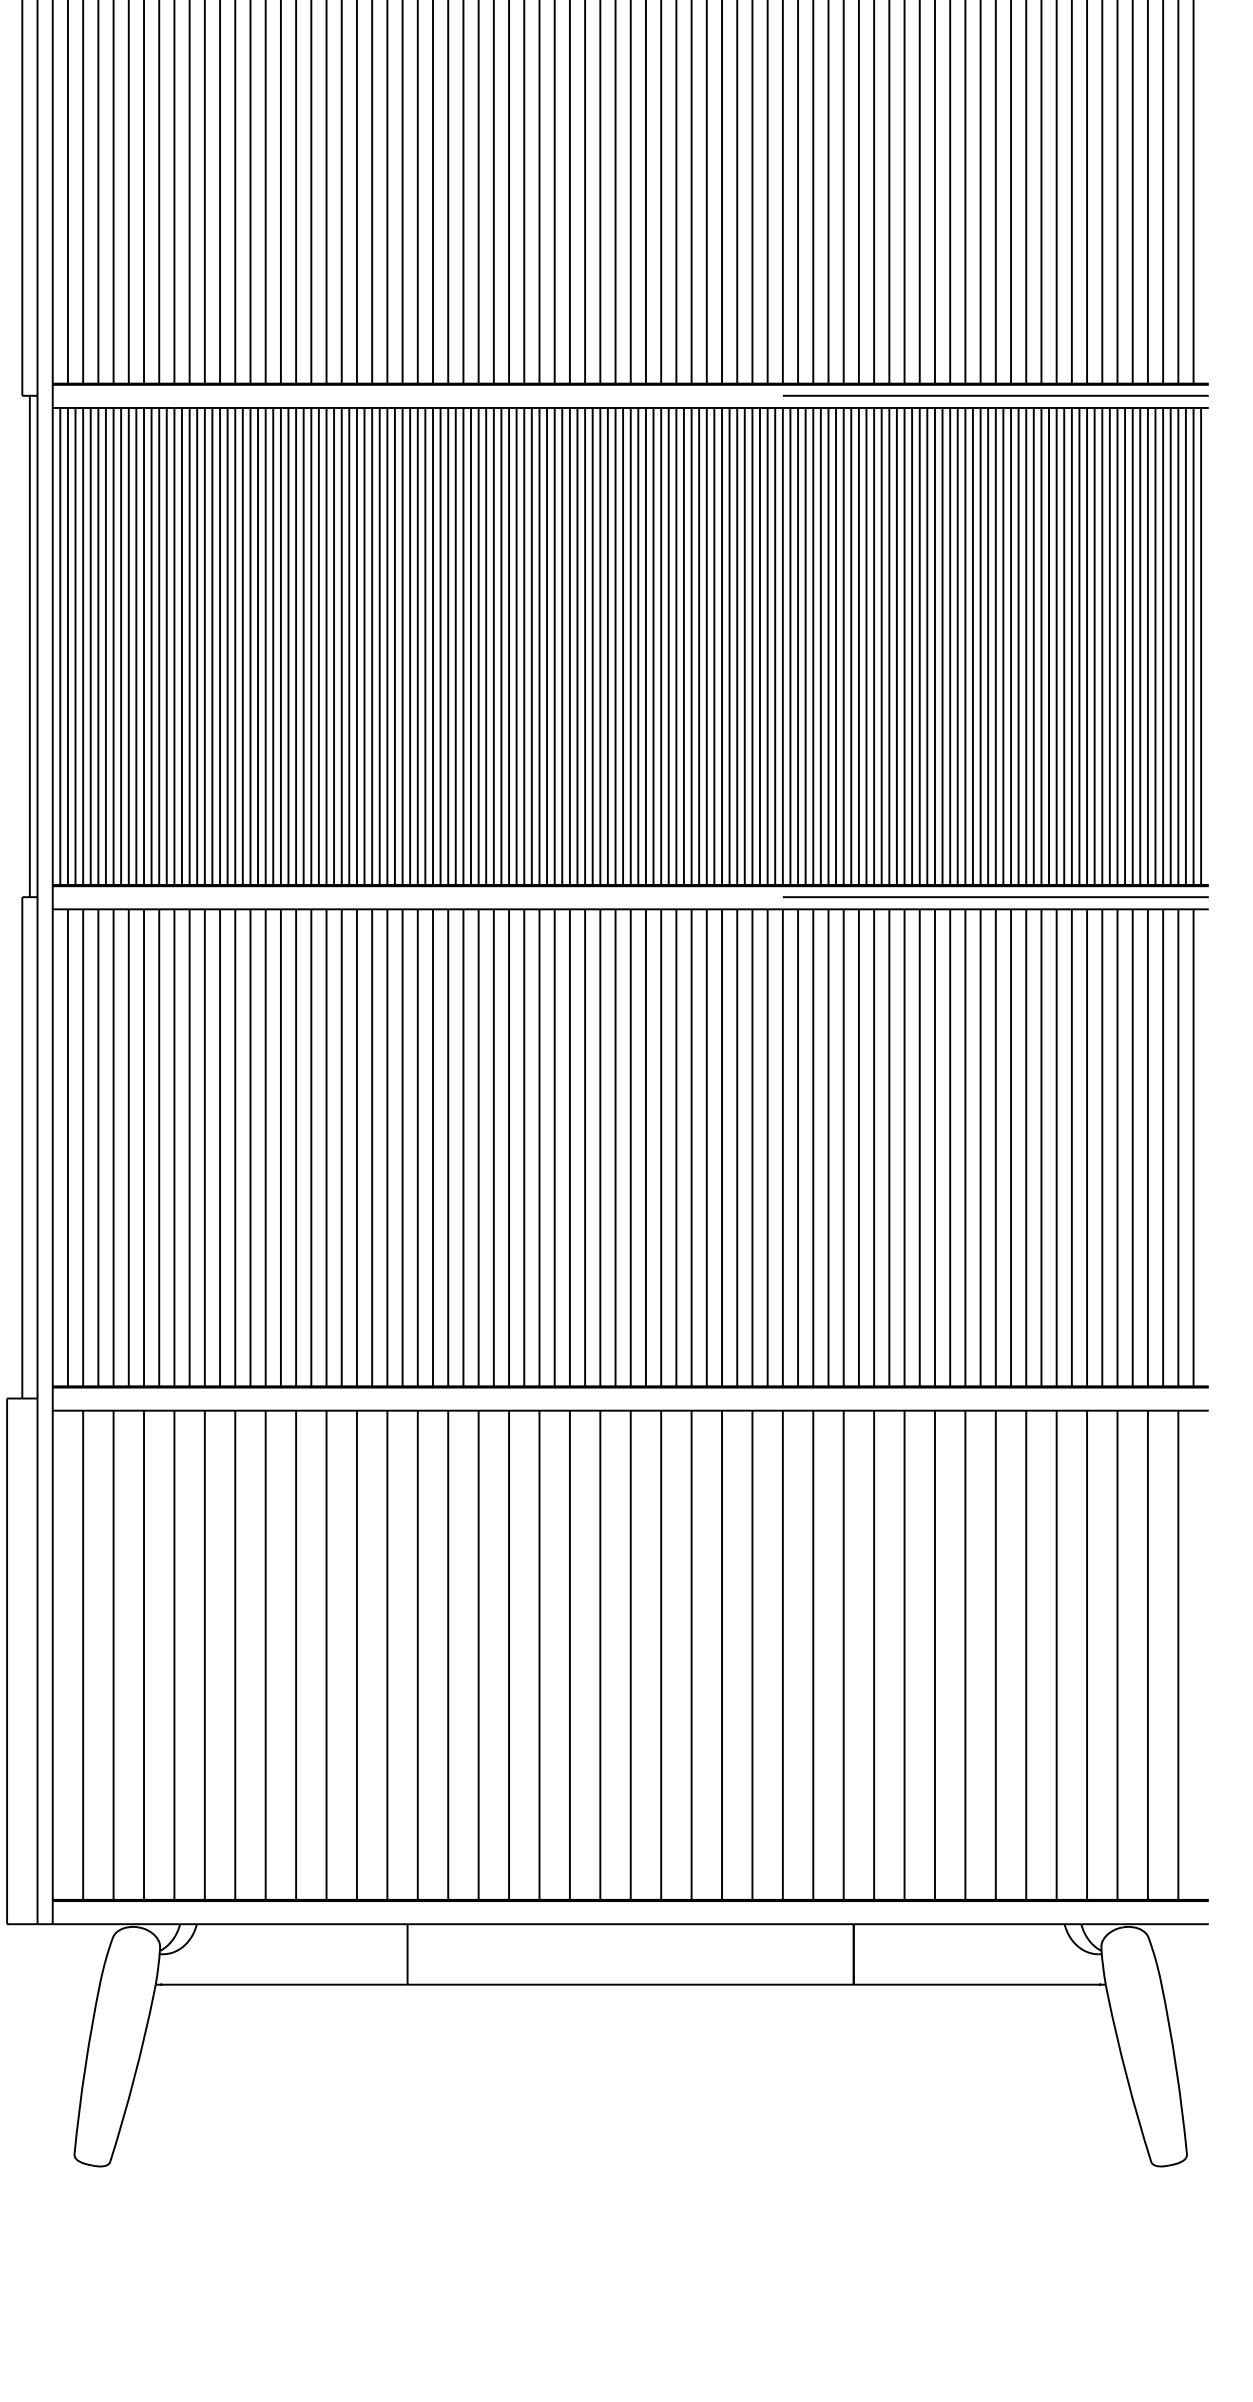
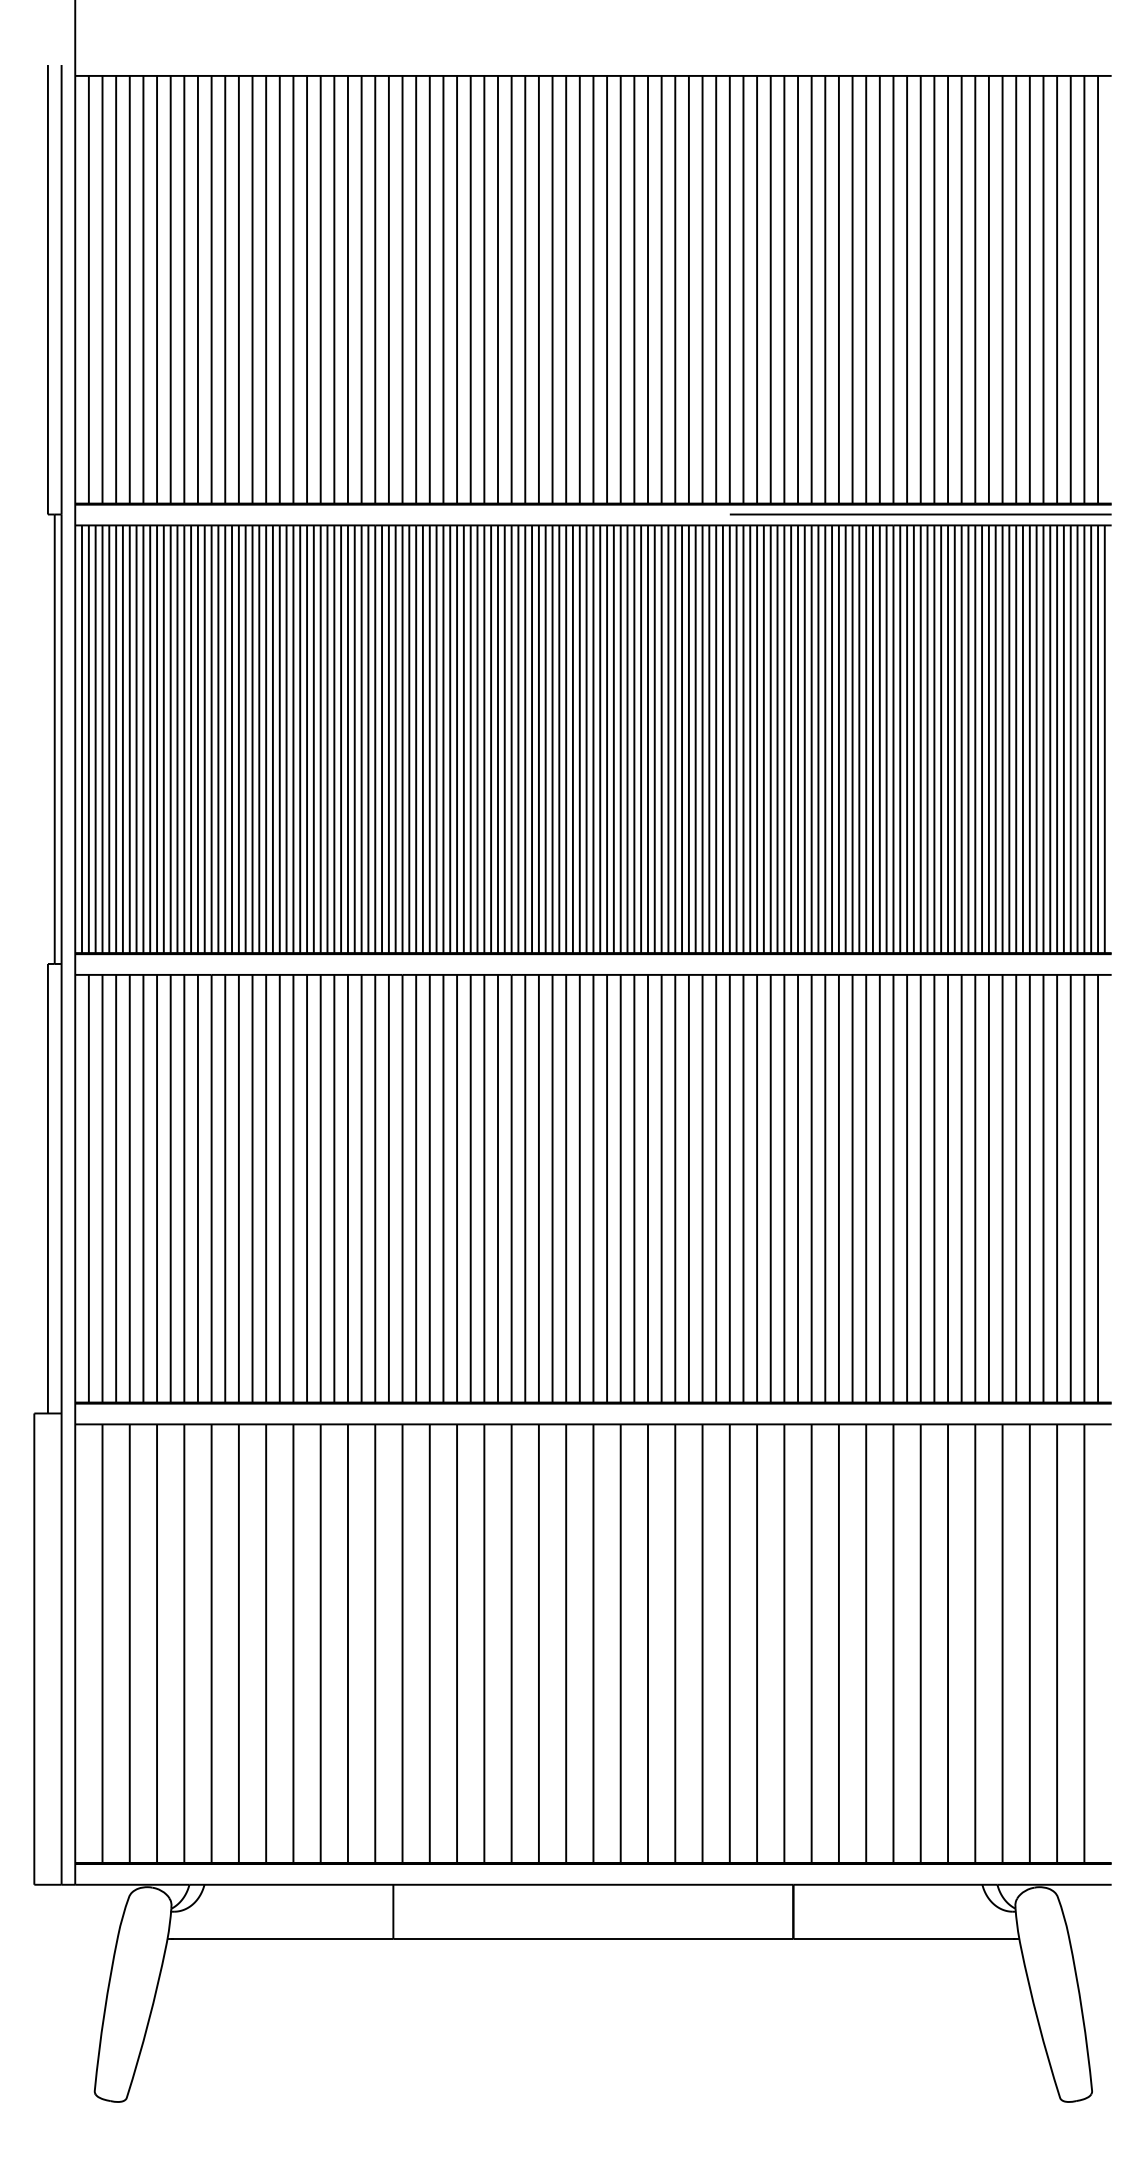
line: (995, 896) -> (920, 963), removed

